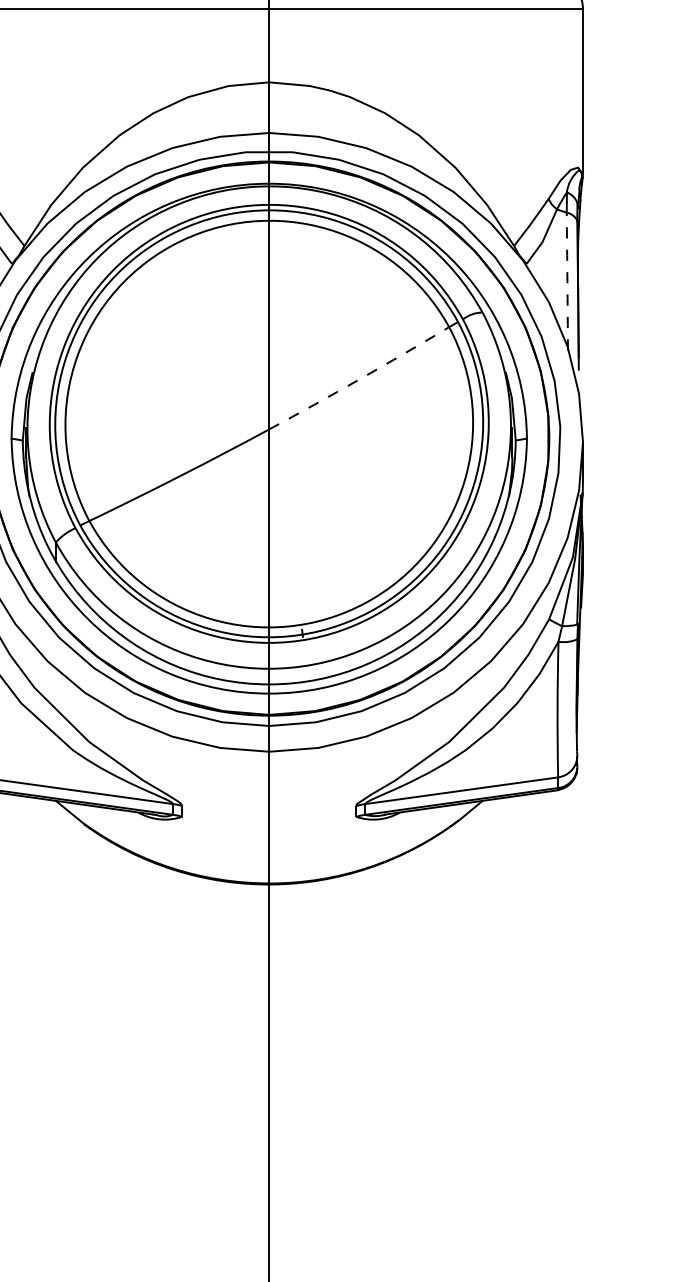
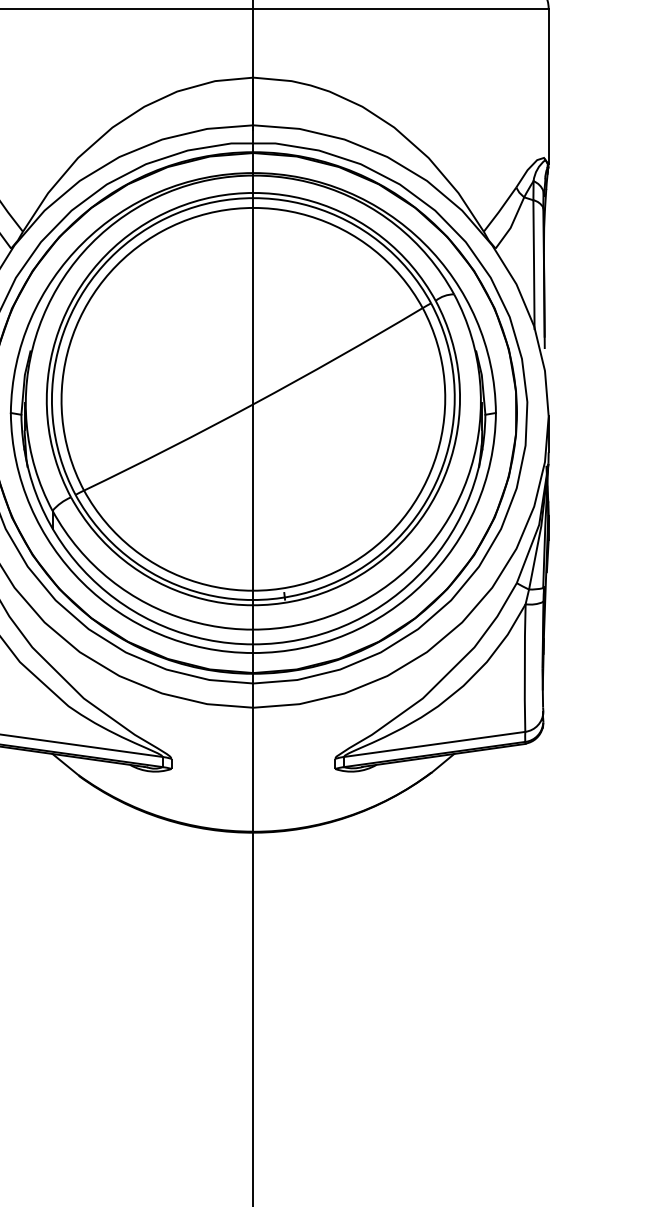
arc: (567, 281) -> (534, 265), dashed -> solid
arc: (359, 379) -> (338, 357), dashed -> solid

